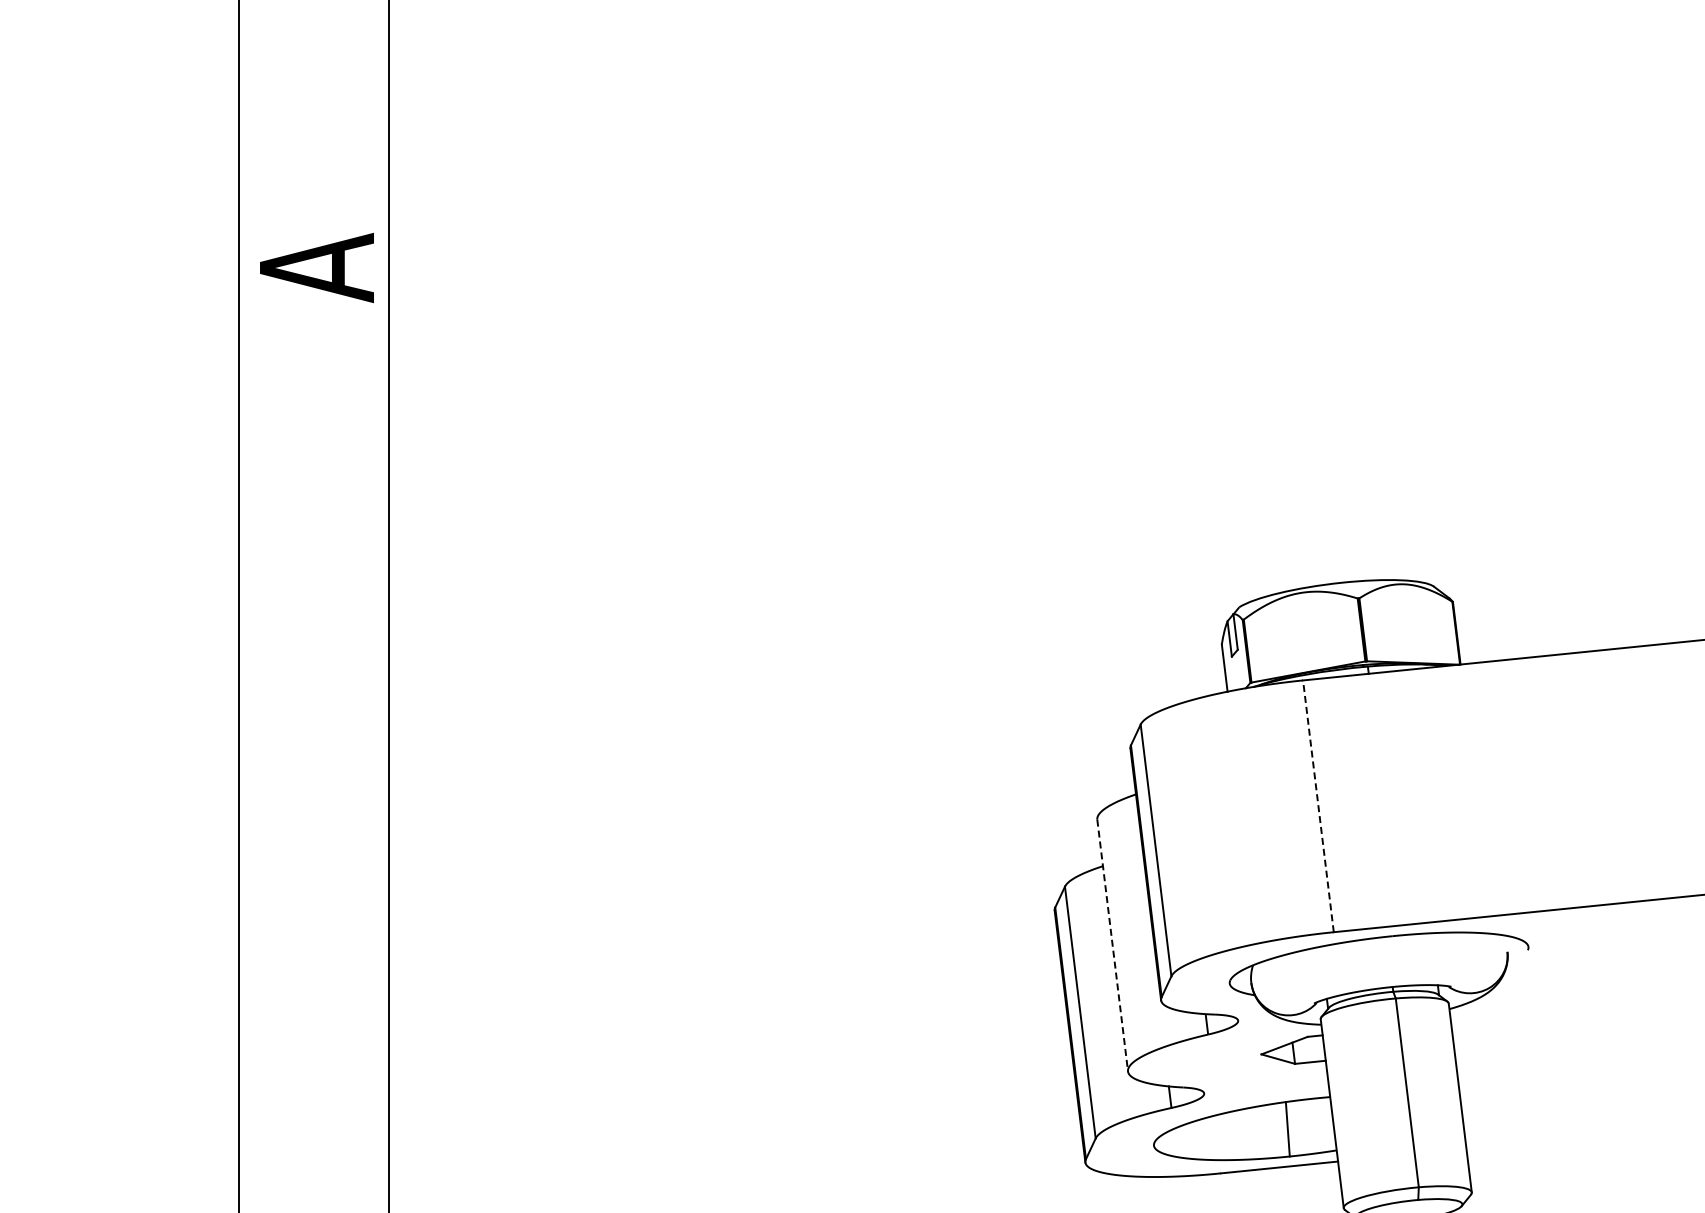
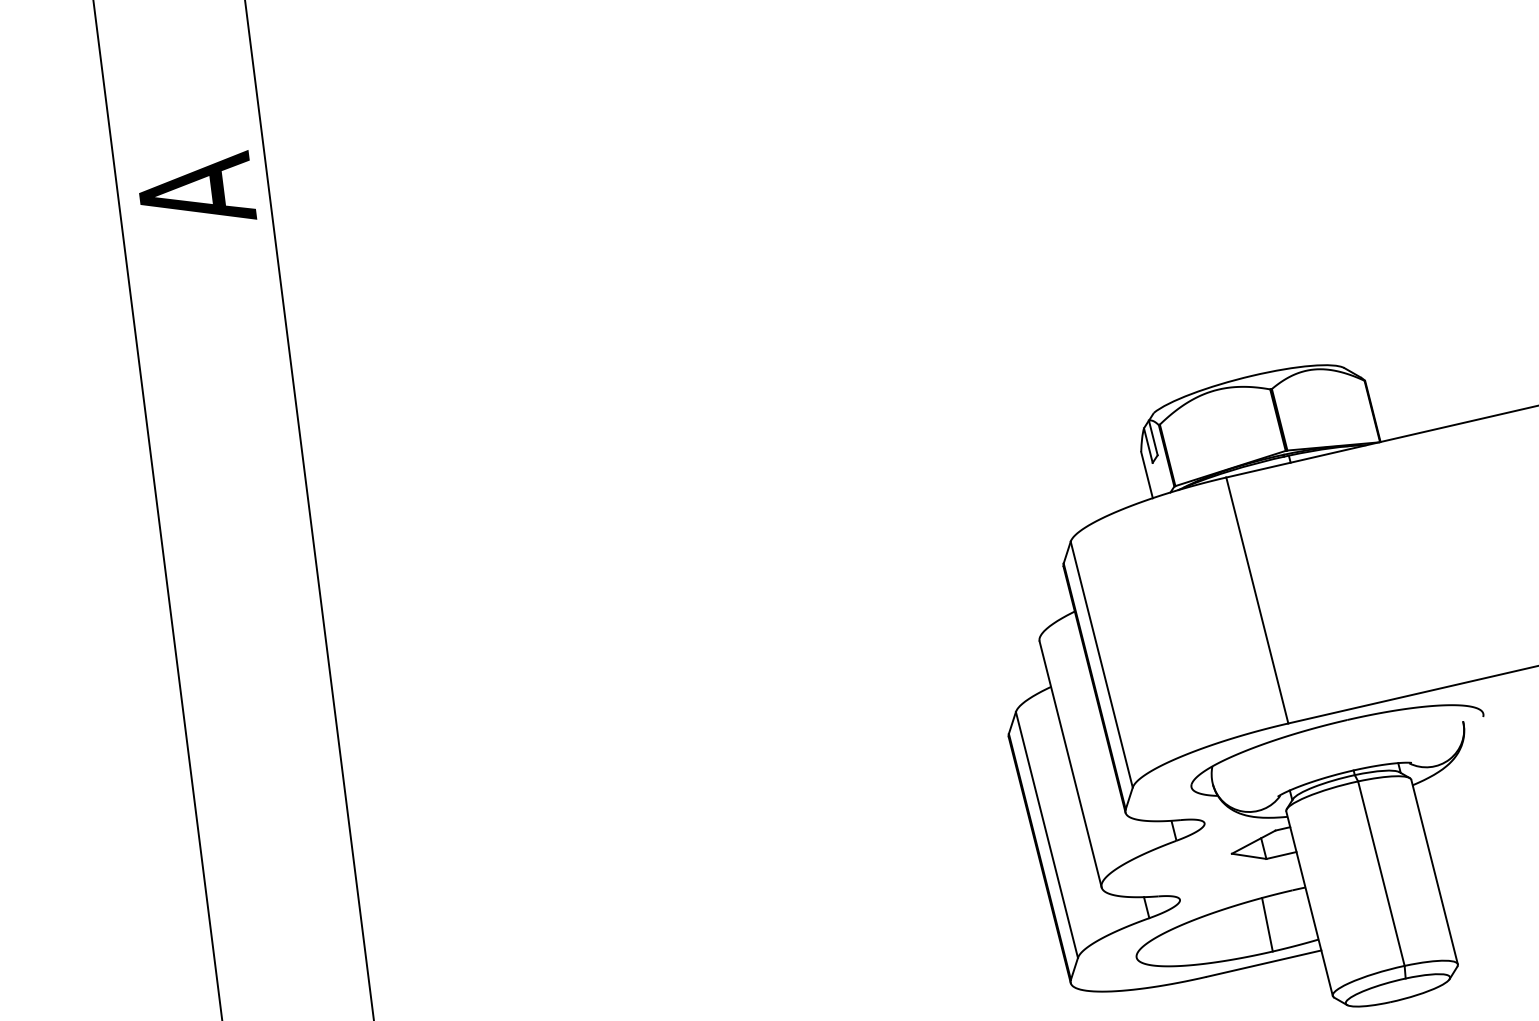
line: (1318, 806) -> (1257, 600), dashed -> solid
line: (1112, 945) -> (1070, 764), dashed -> solid

